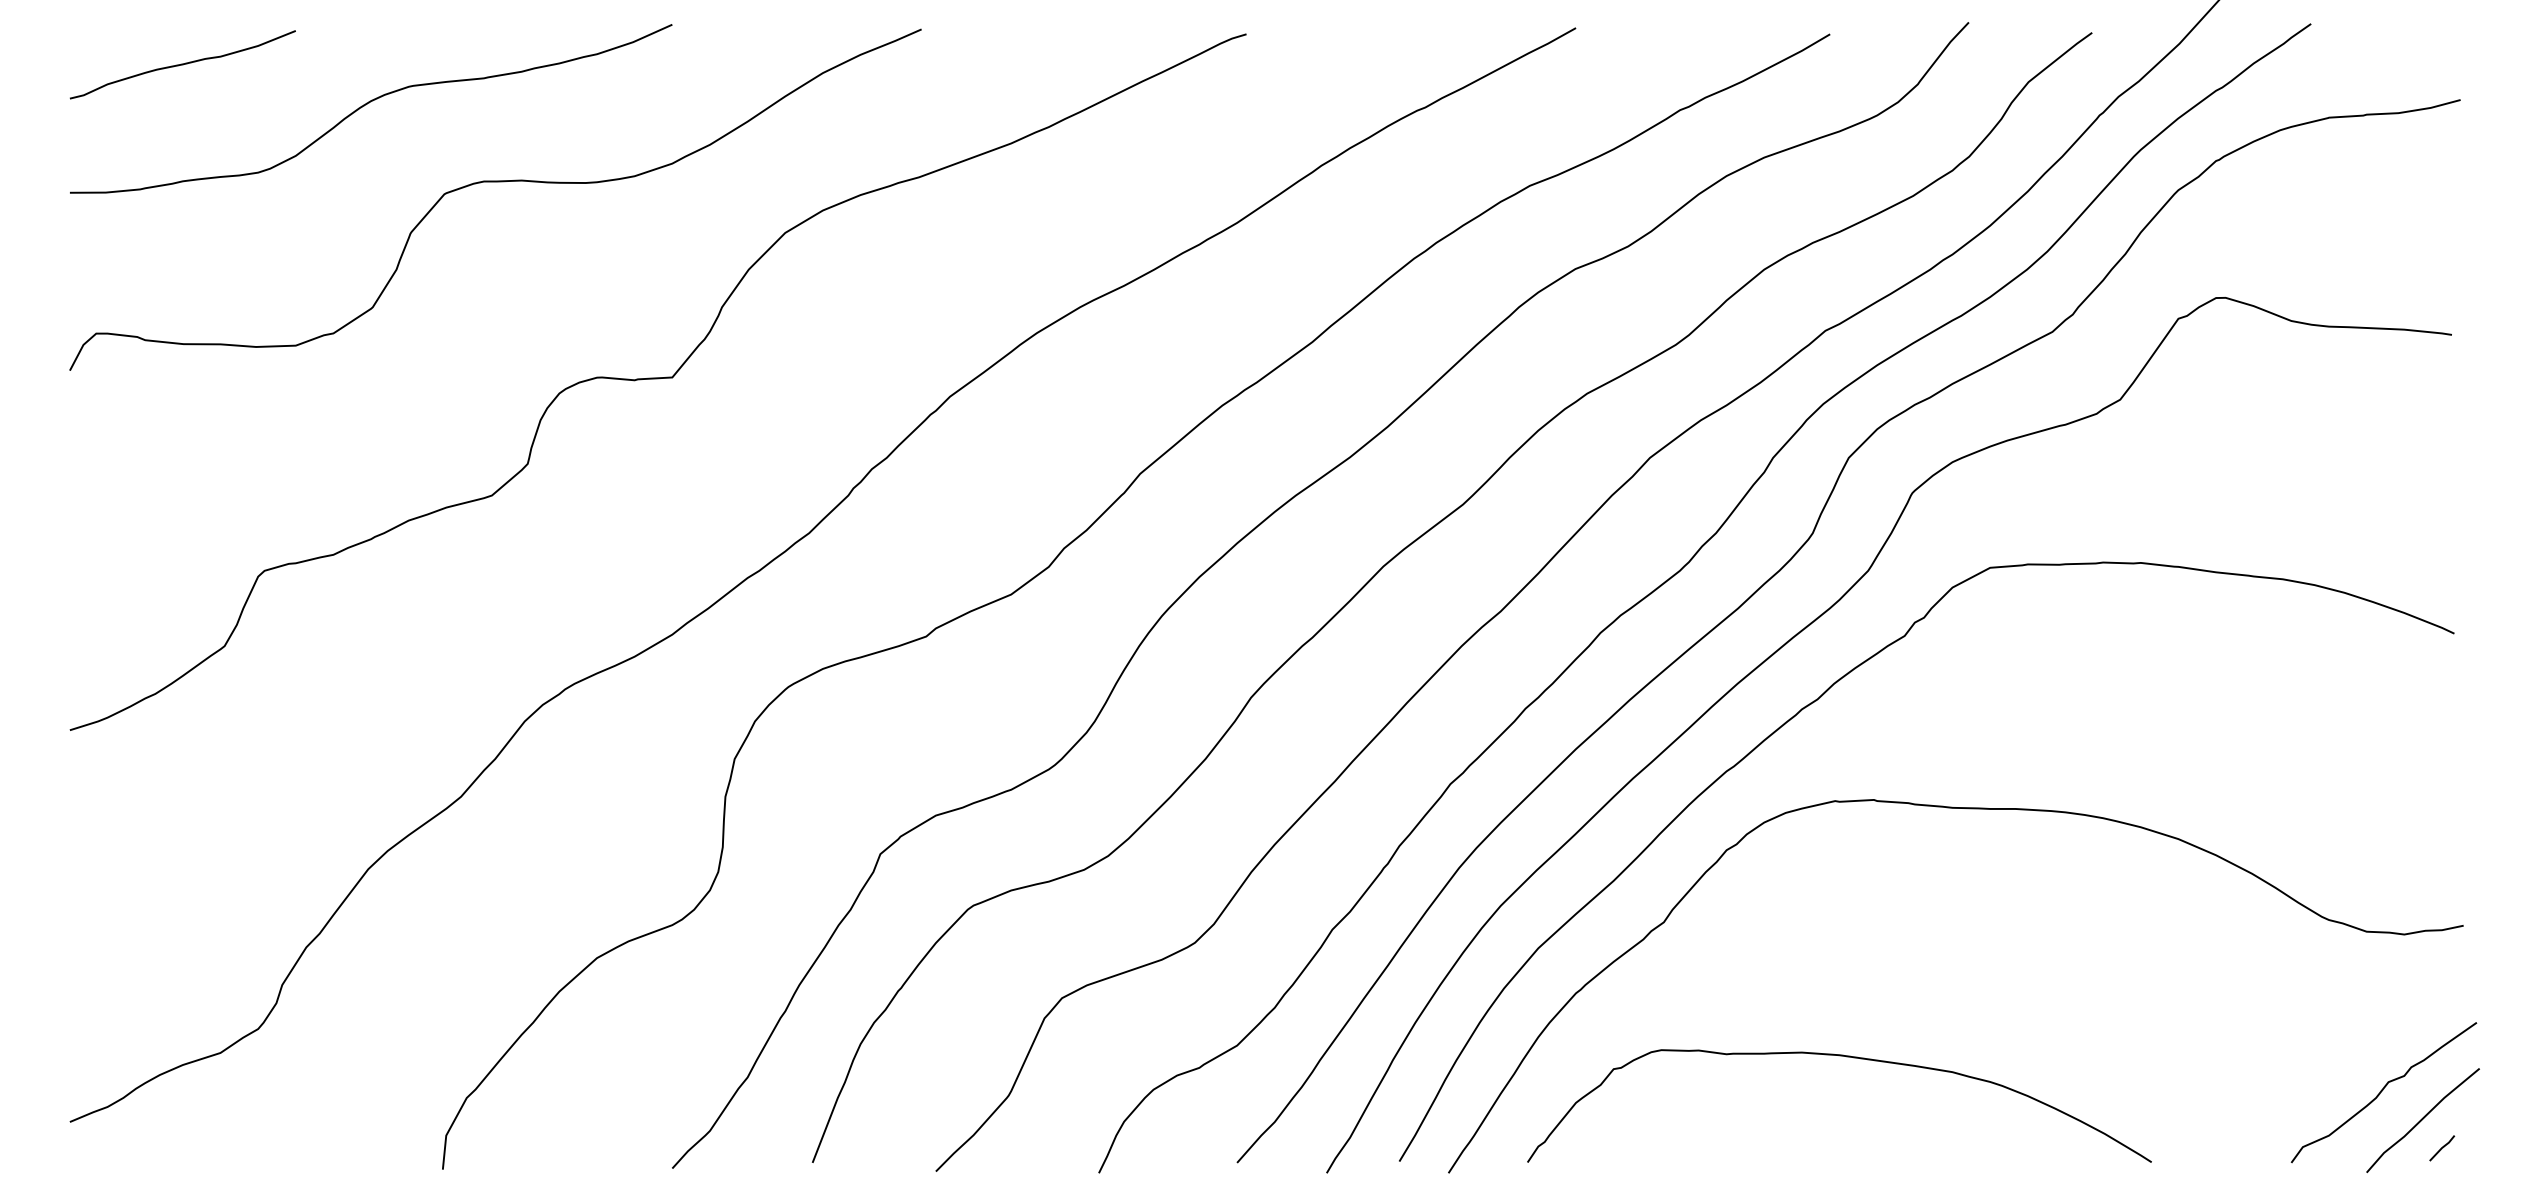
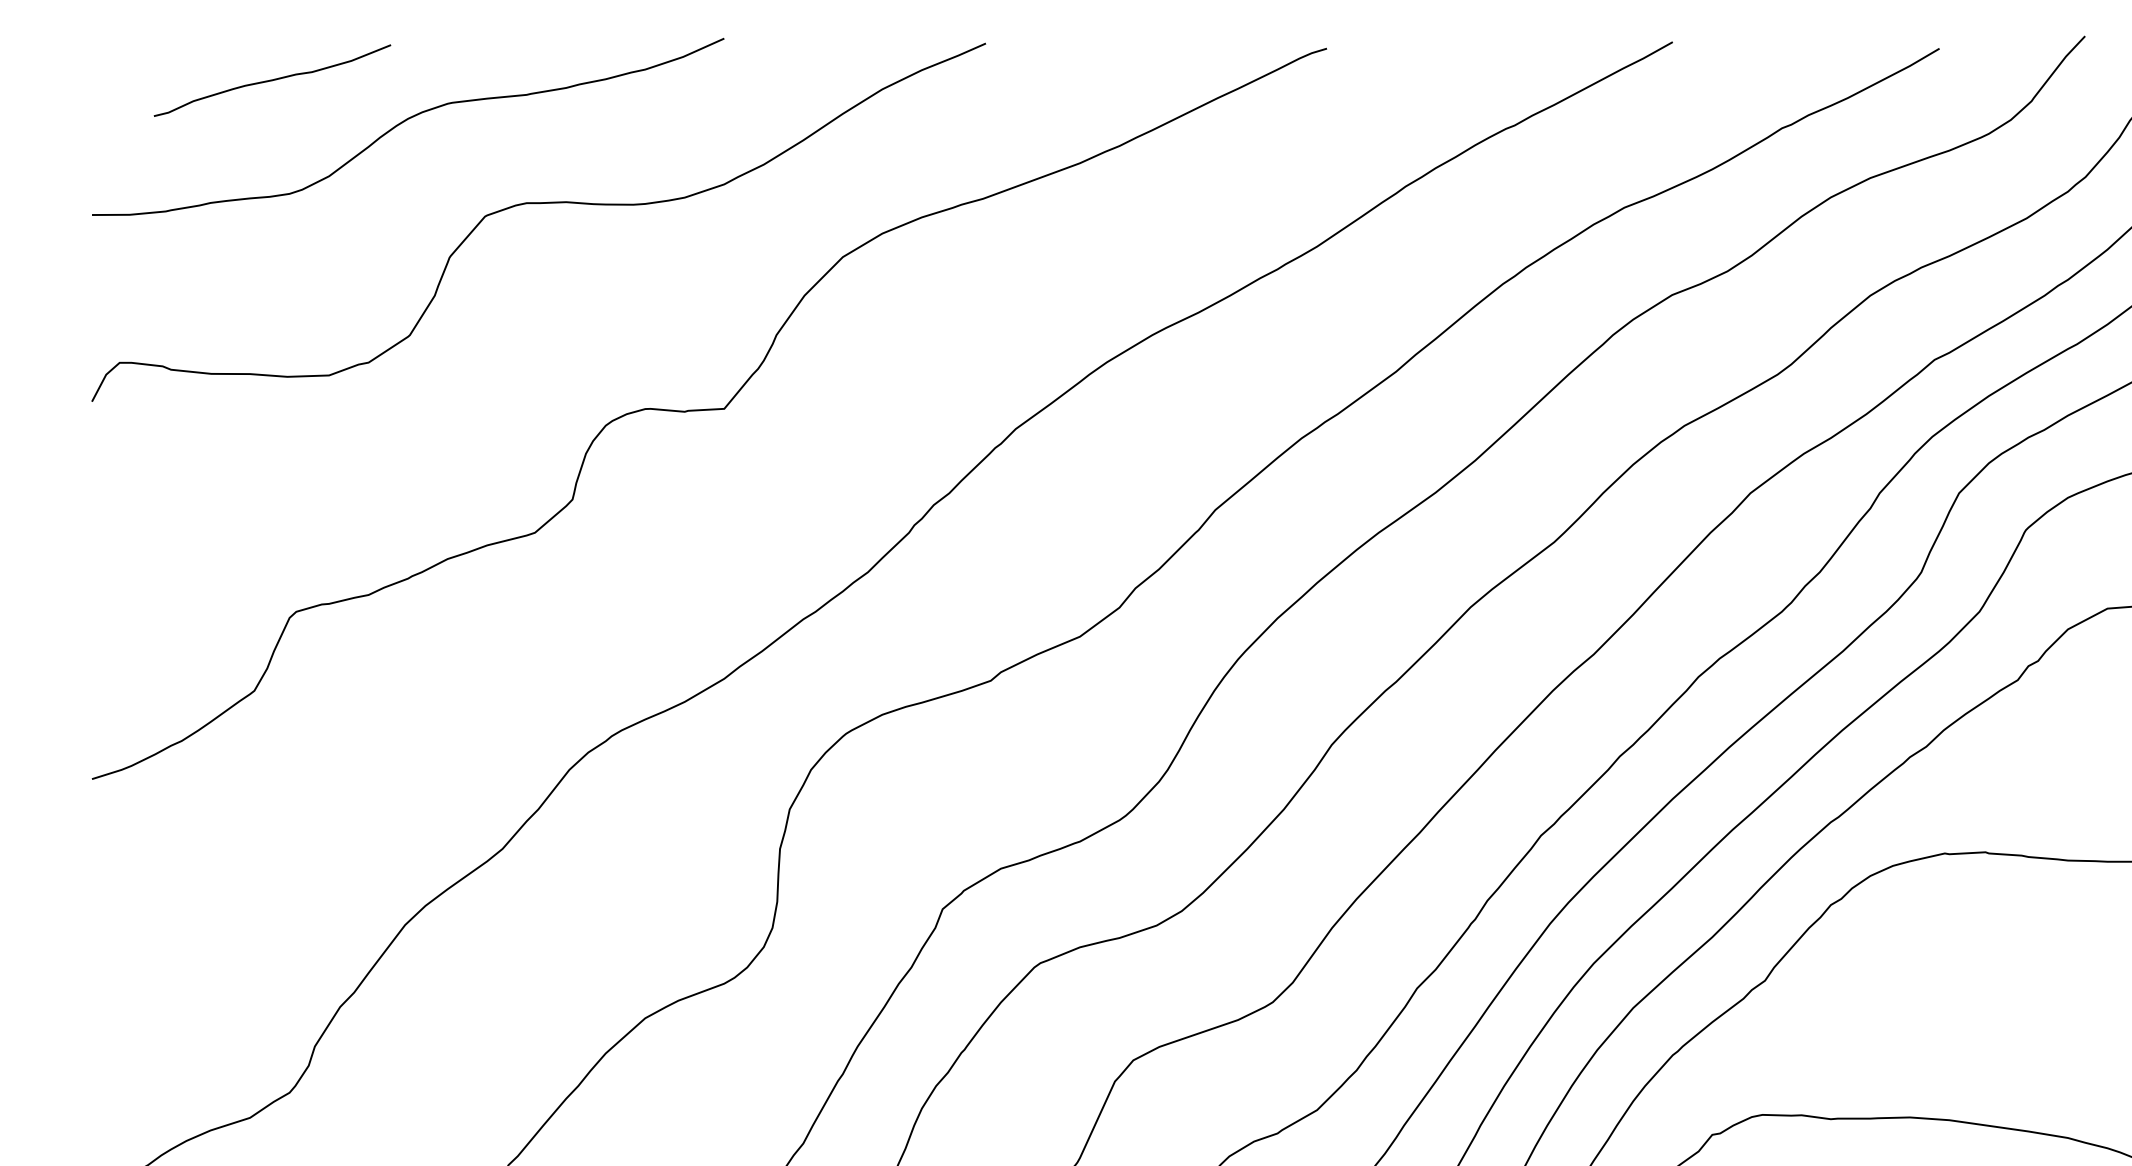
curve: (182, 64) -> (272, 80), moved

